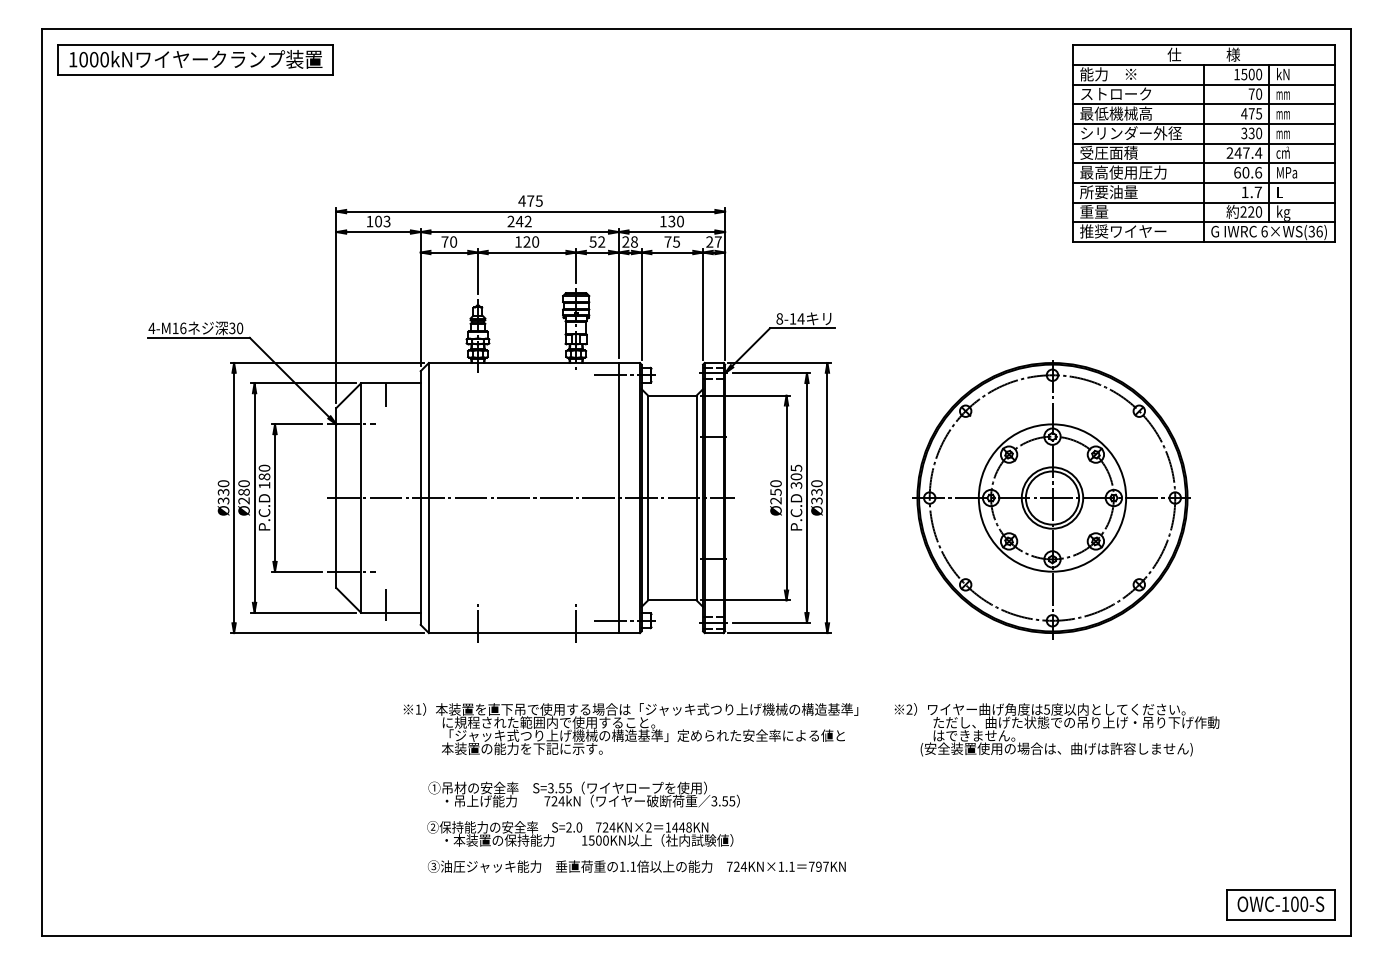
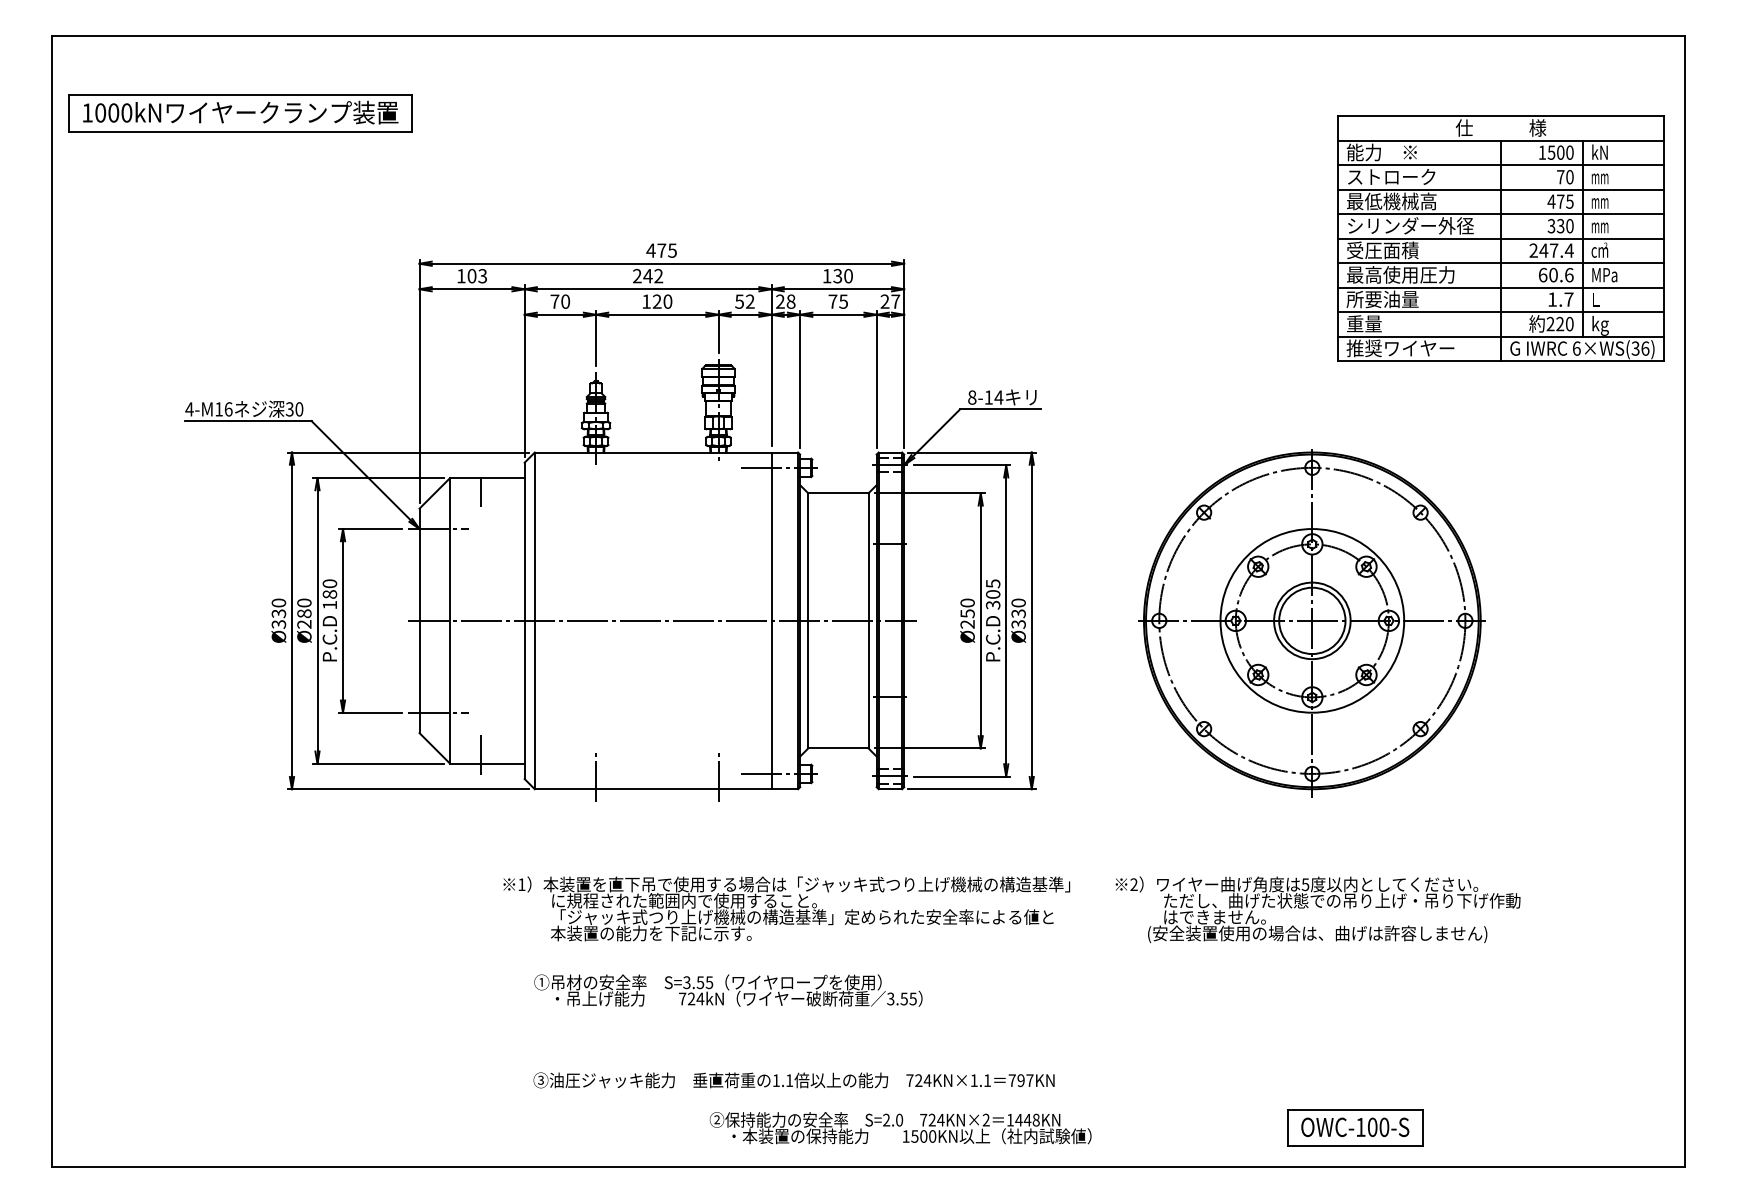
part: (195, 59) -> (240, 112), moved
part: (1203, 143) -> (1500, 238), moved
text: (580, 833) -> (900, 1127), moved
part: (1280, 904) -> (1354, 1127), moved

